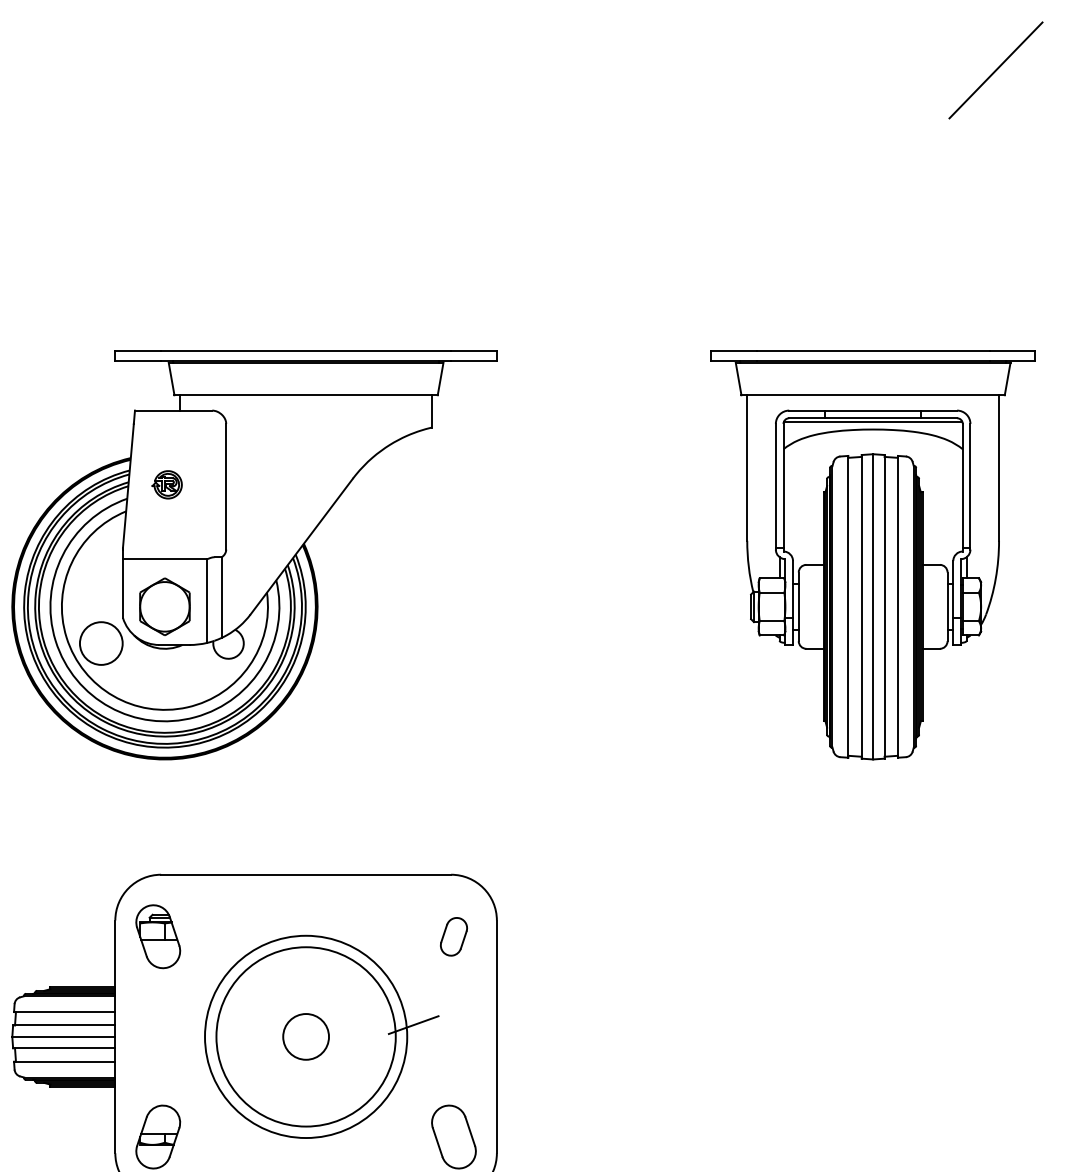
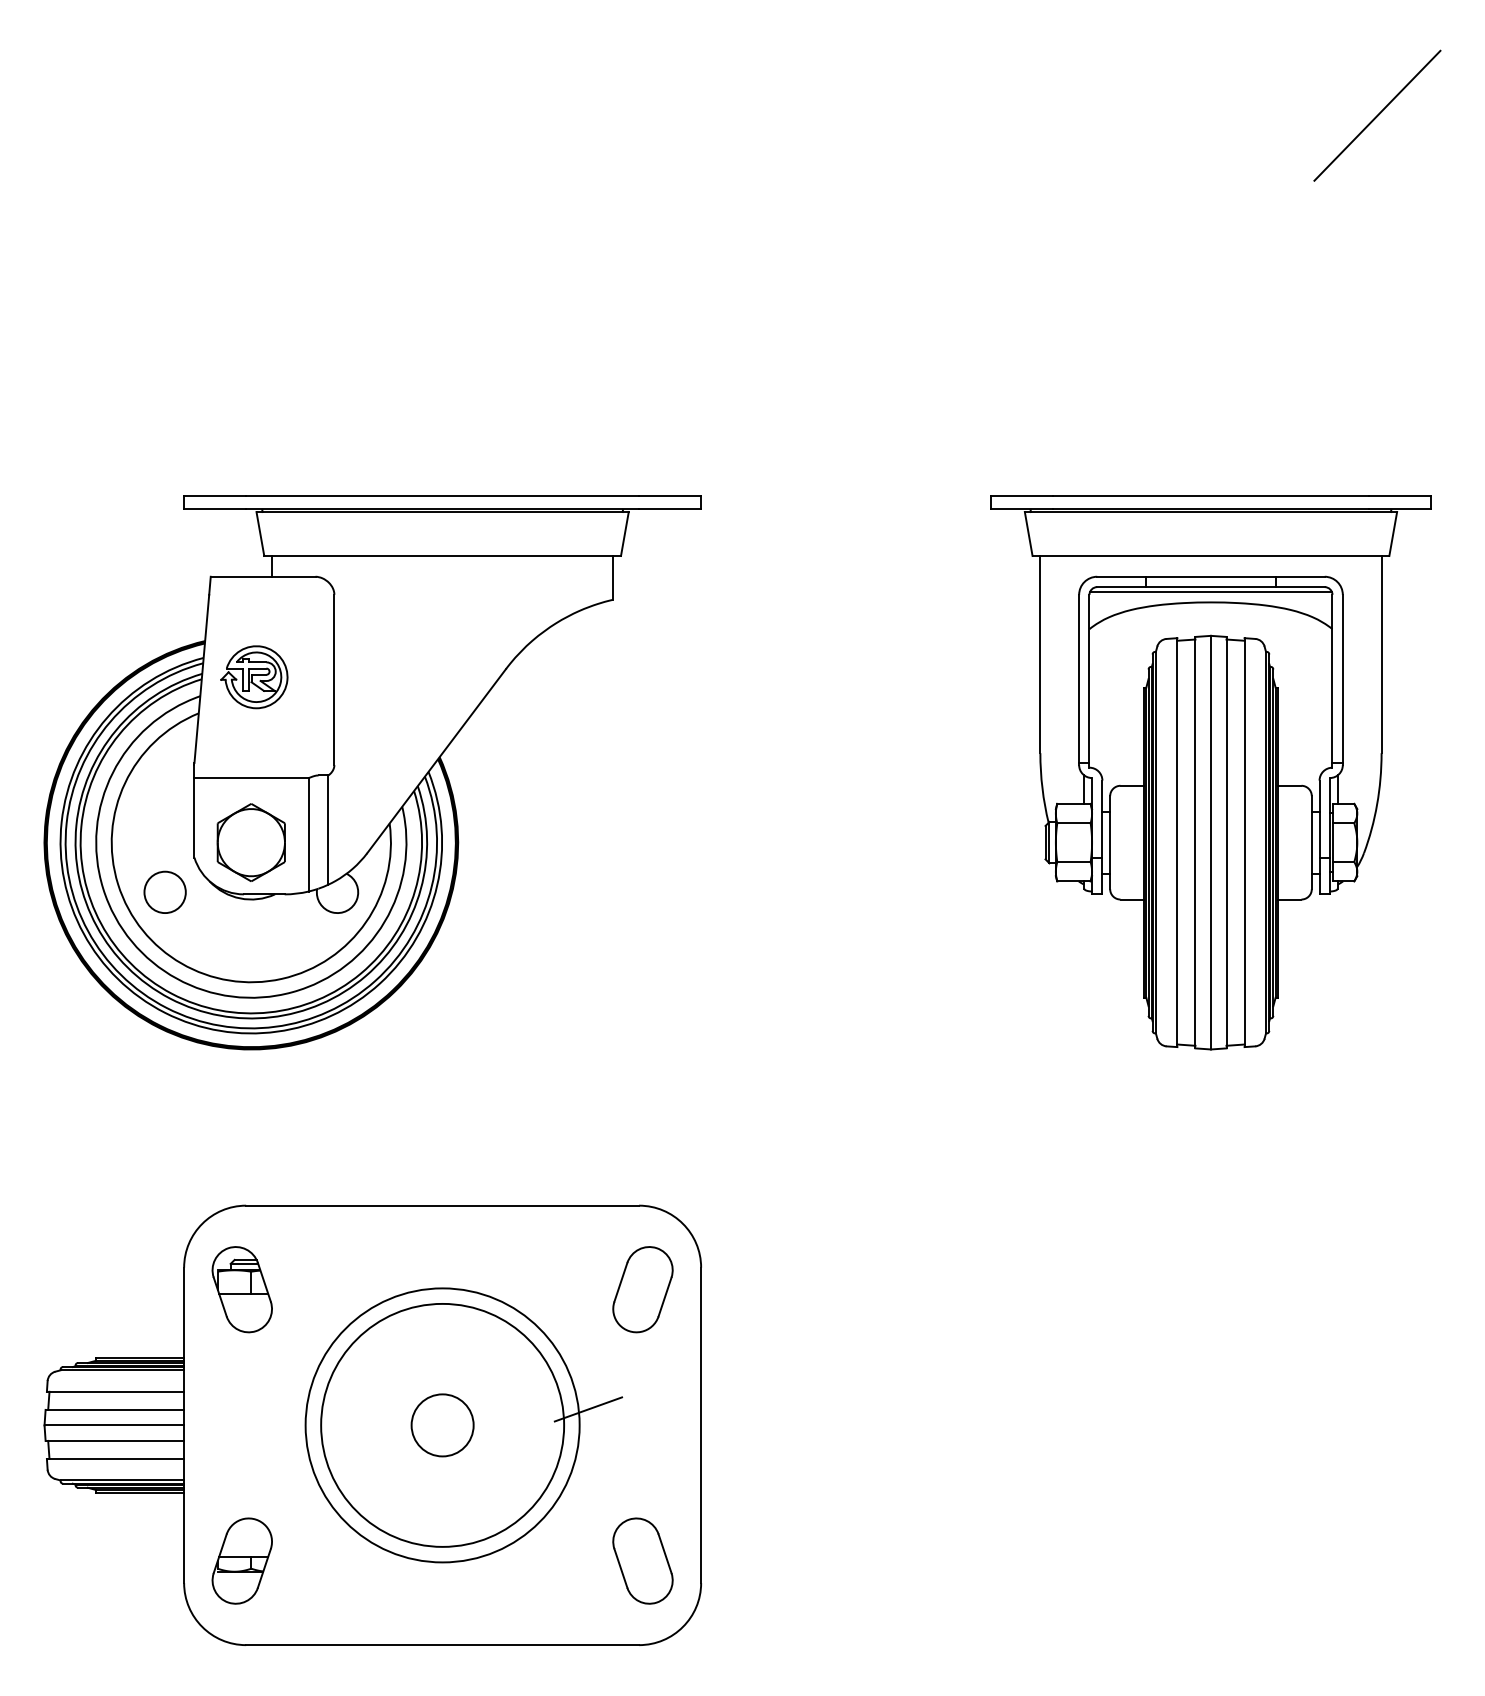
part: (167, 484) -> (254, 677), size x1.67
circle: (100, 643) -> (164, 892), size x0.71
part: (453, 936) -> (642, 1289), size x1.67

